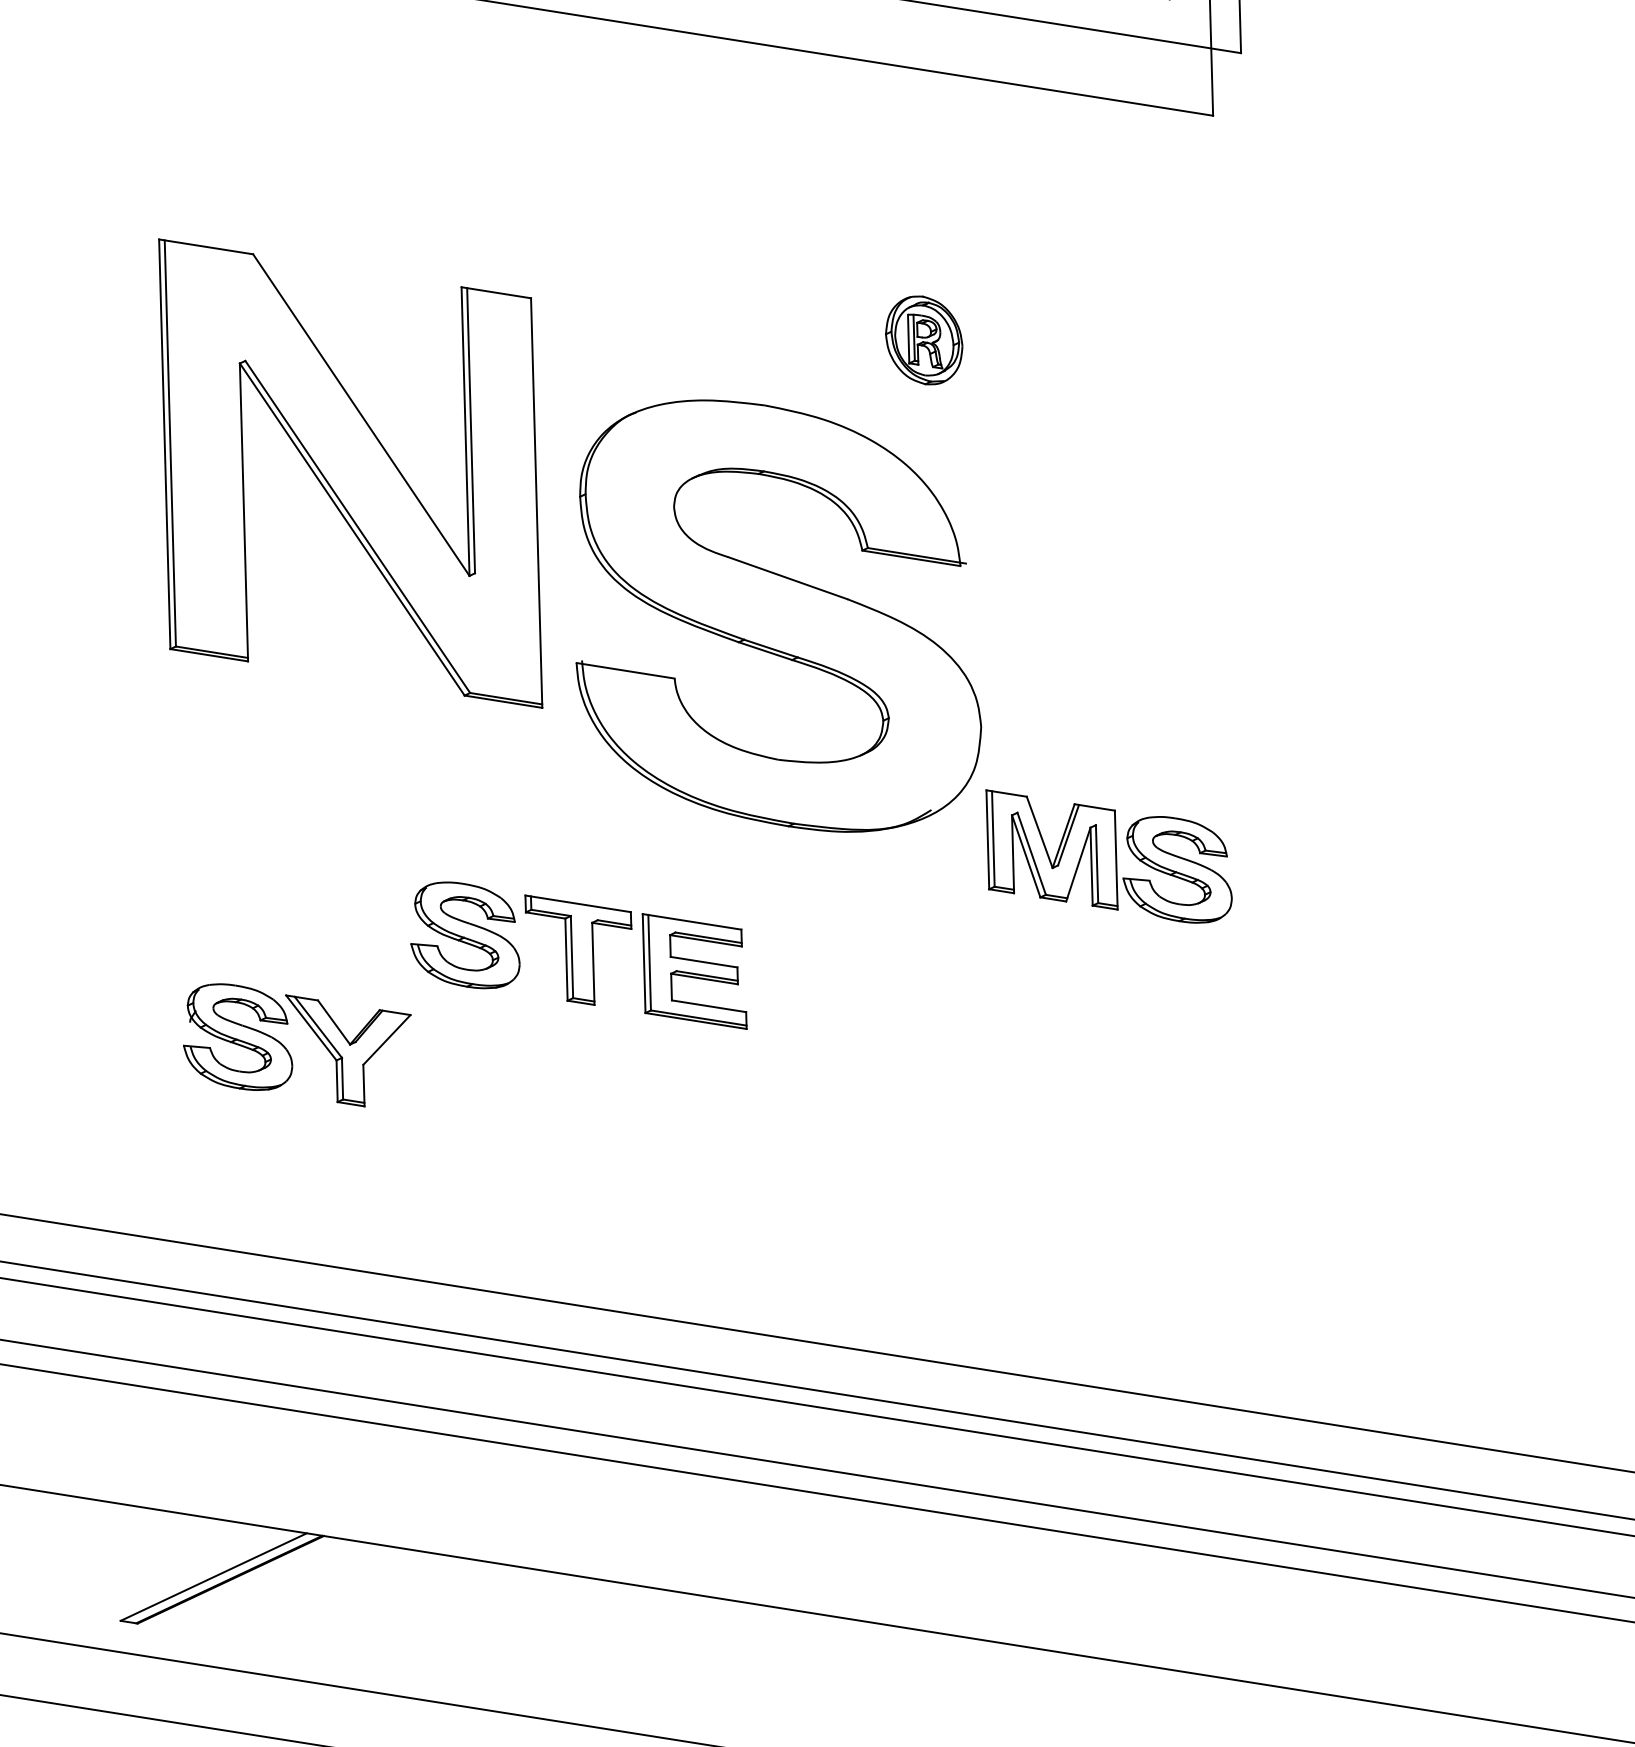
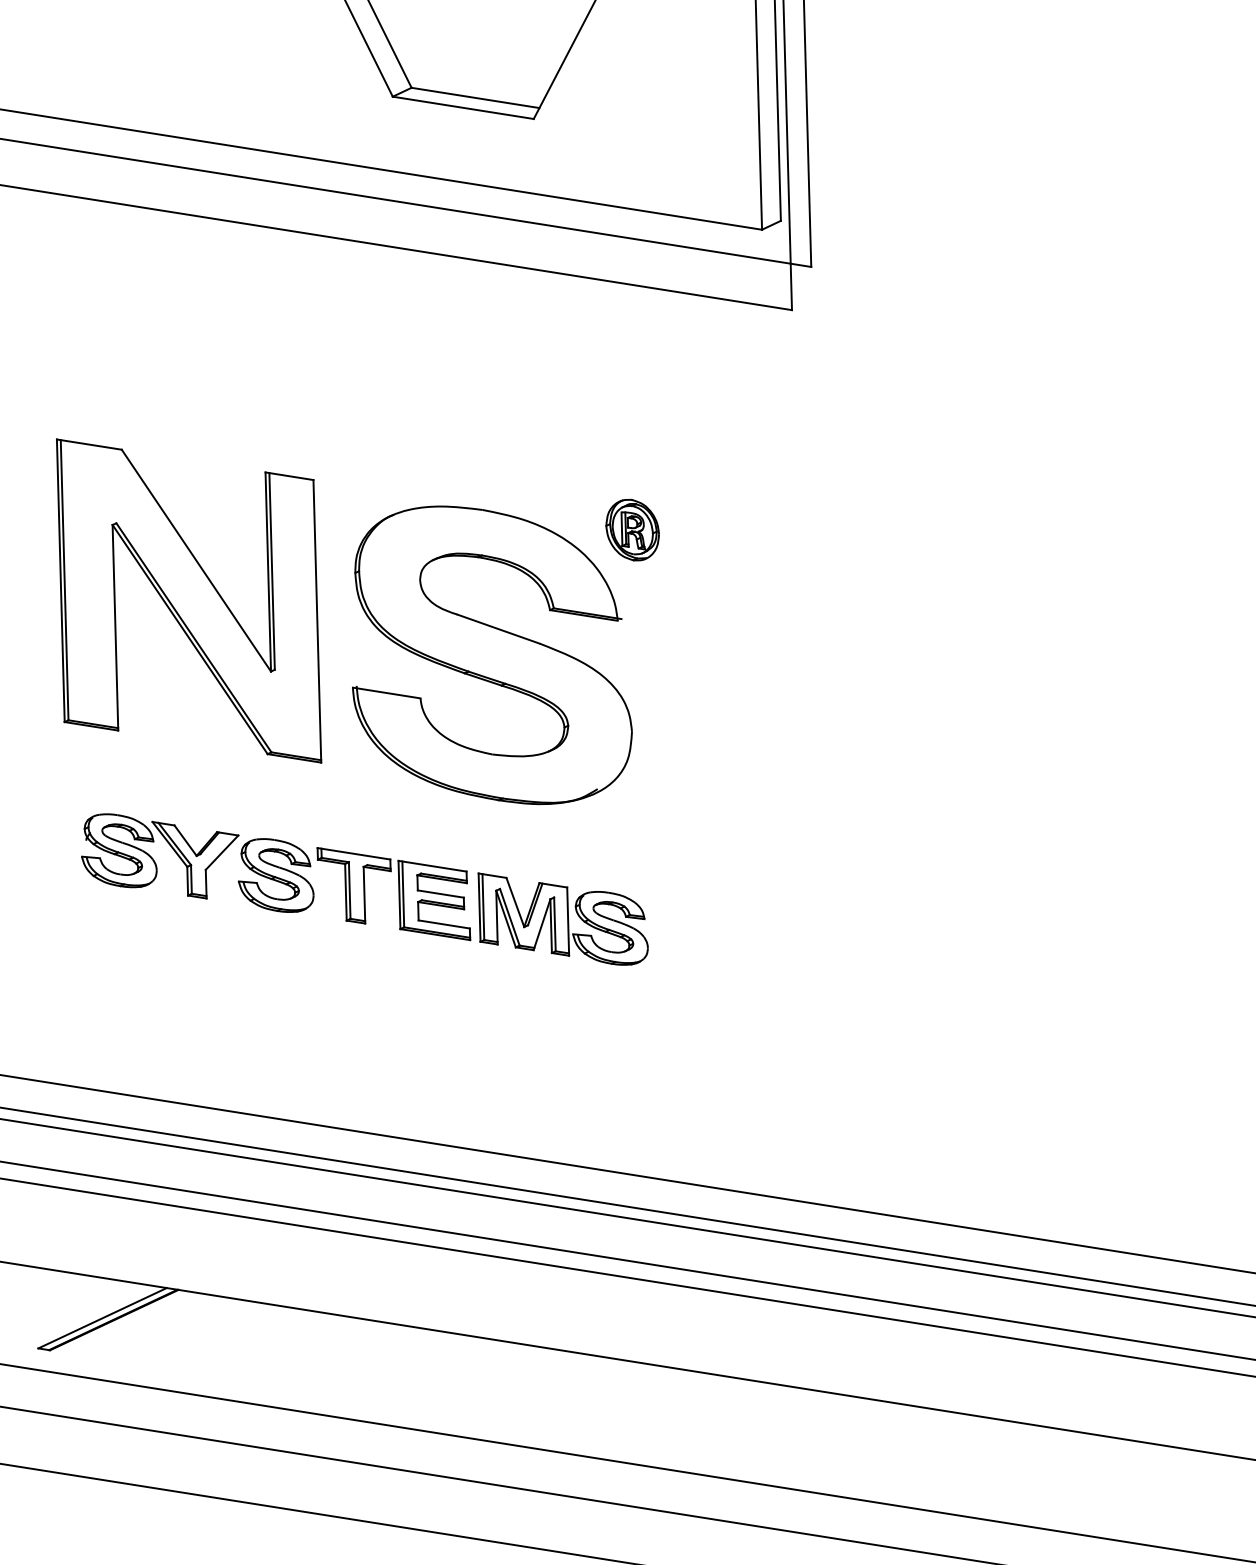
part: (923, 339) -> (632, 529), moved
part: (351, 472) -> (189, 600), moved
part: (1108, 855) -> (562, 918), moved
part: (290, 1052) -> (155, 861), moved

